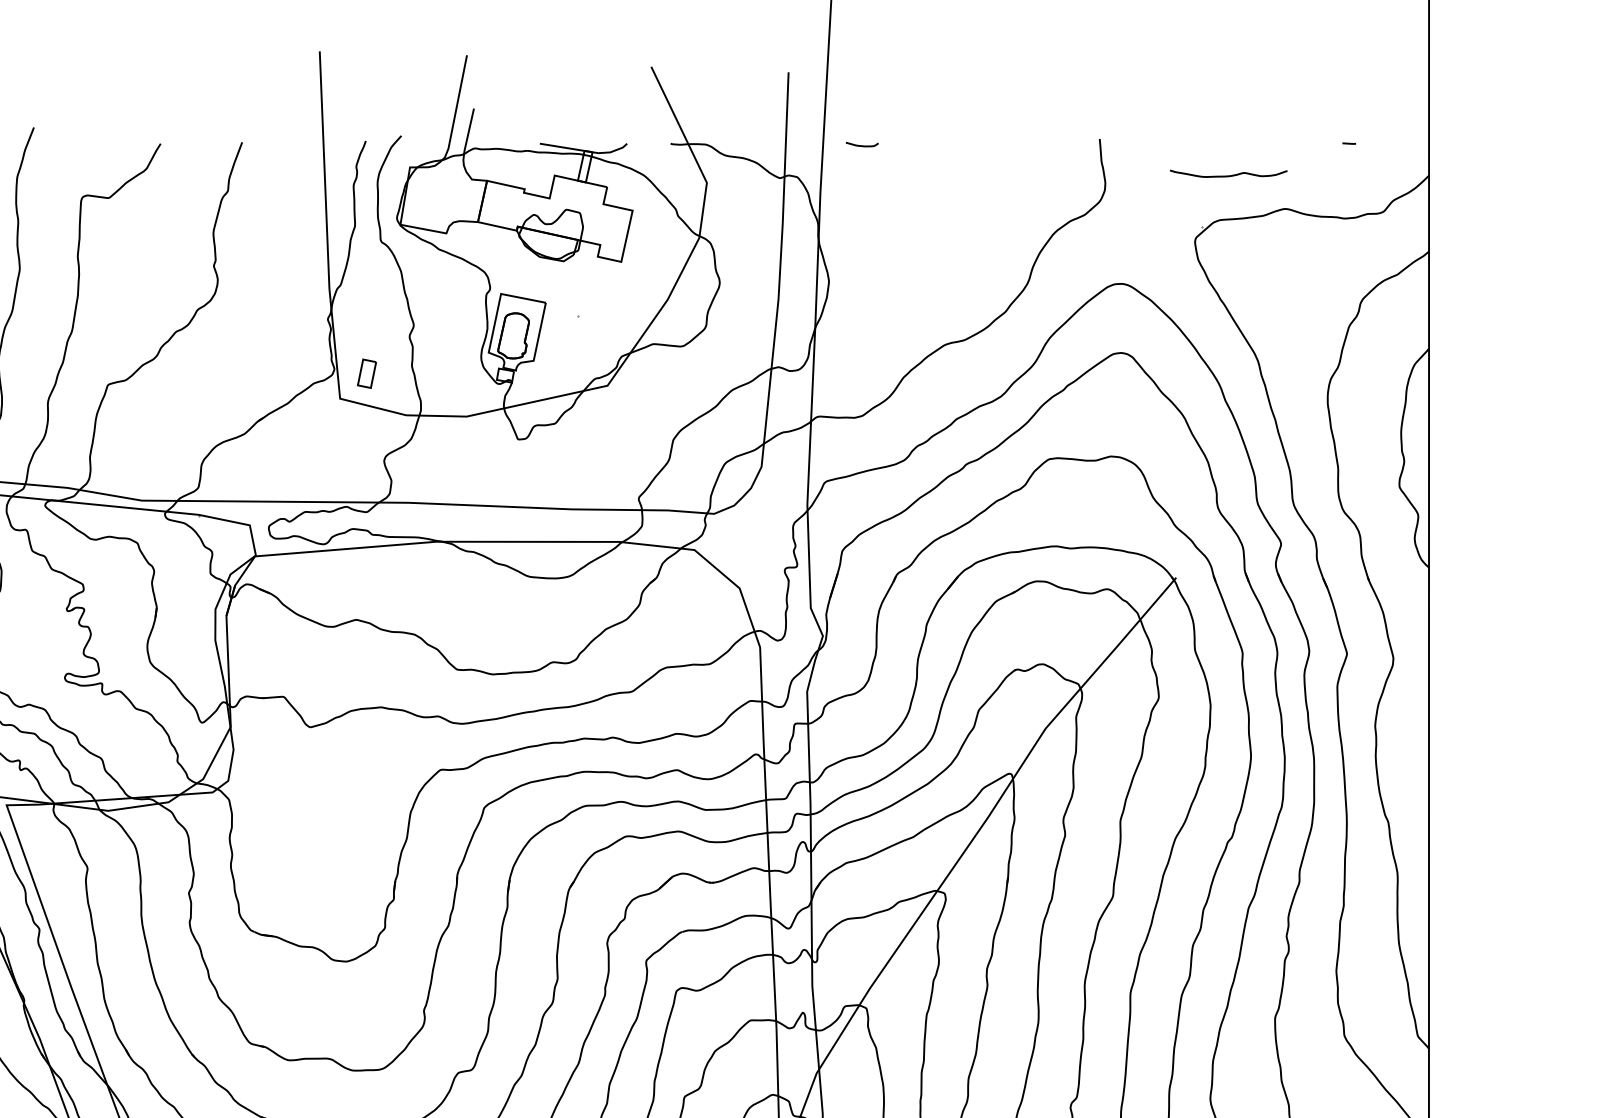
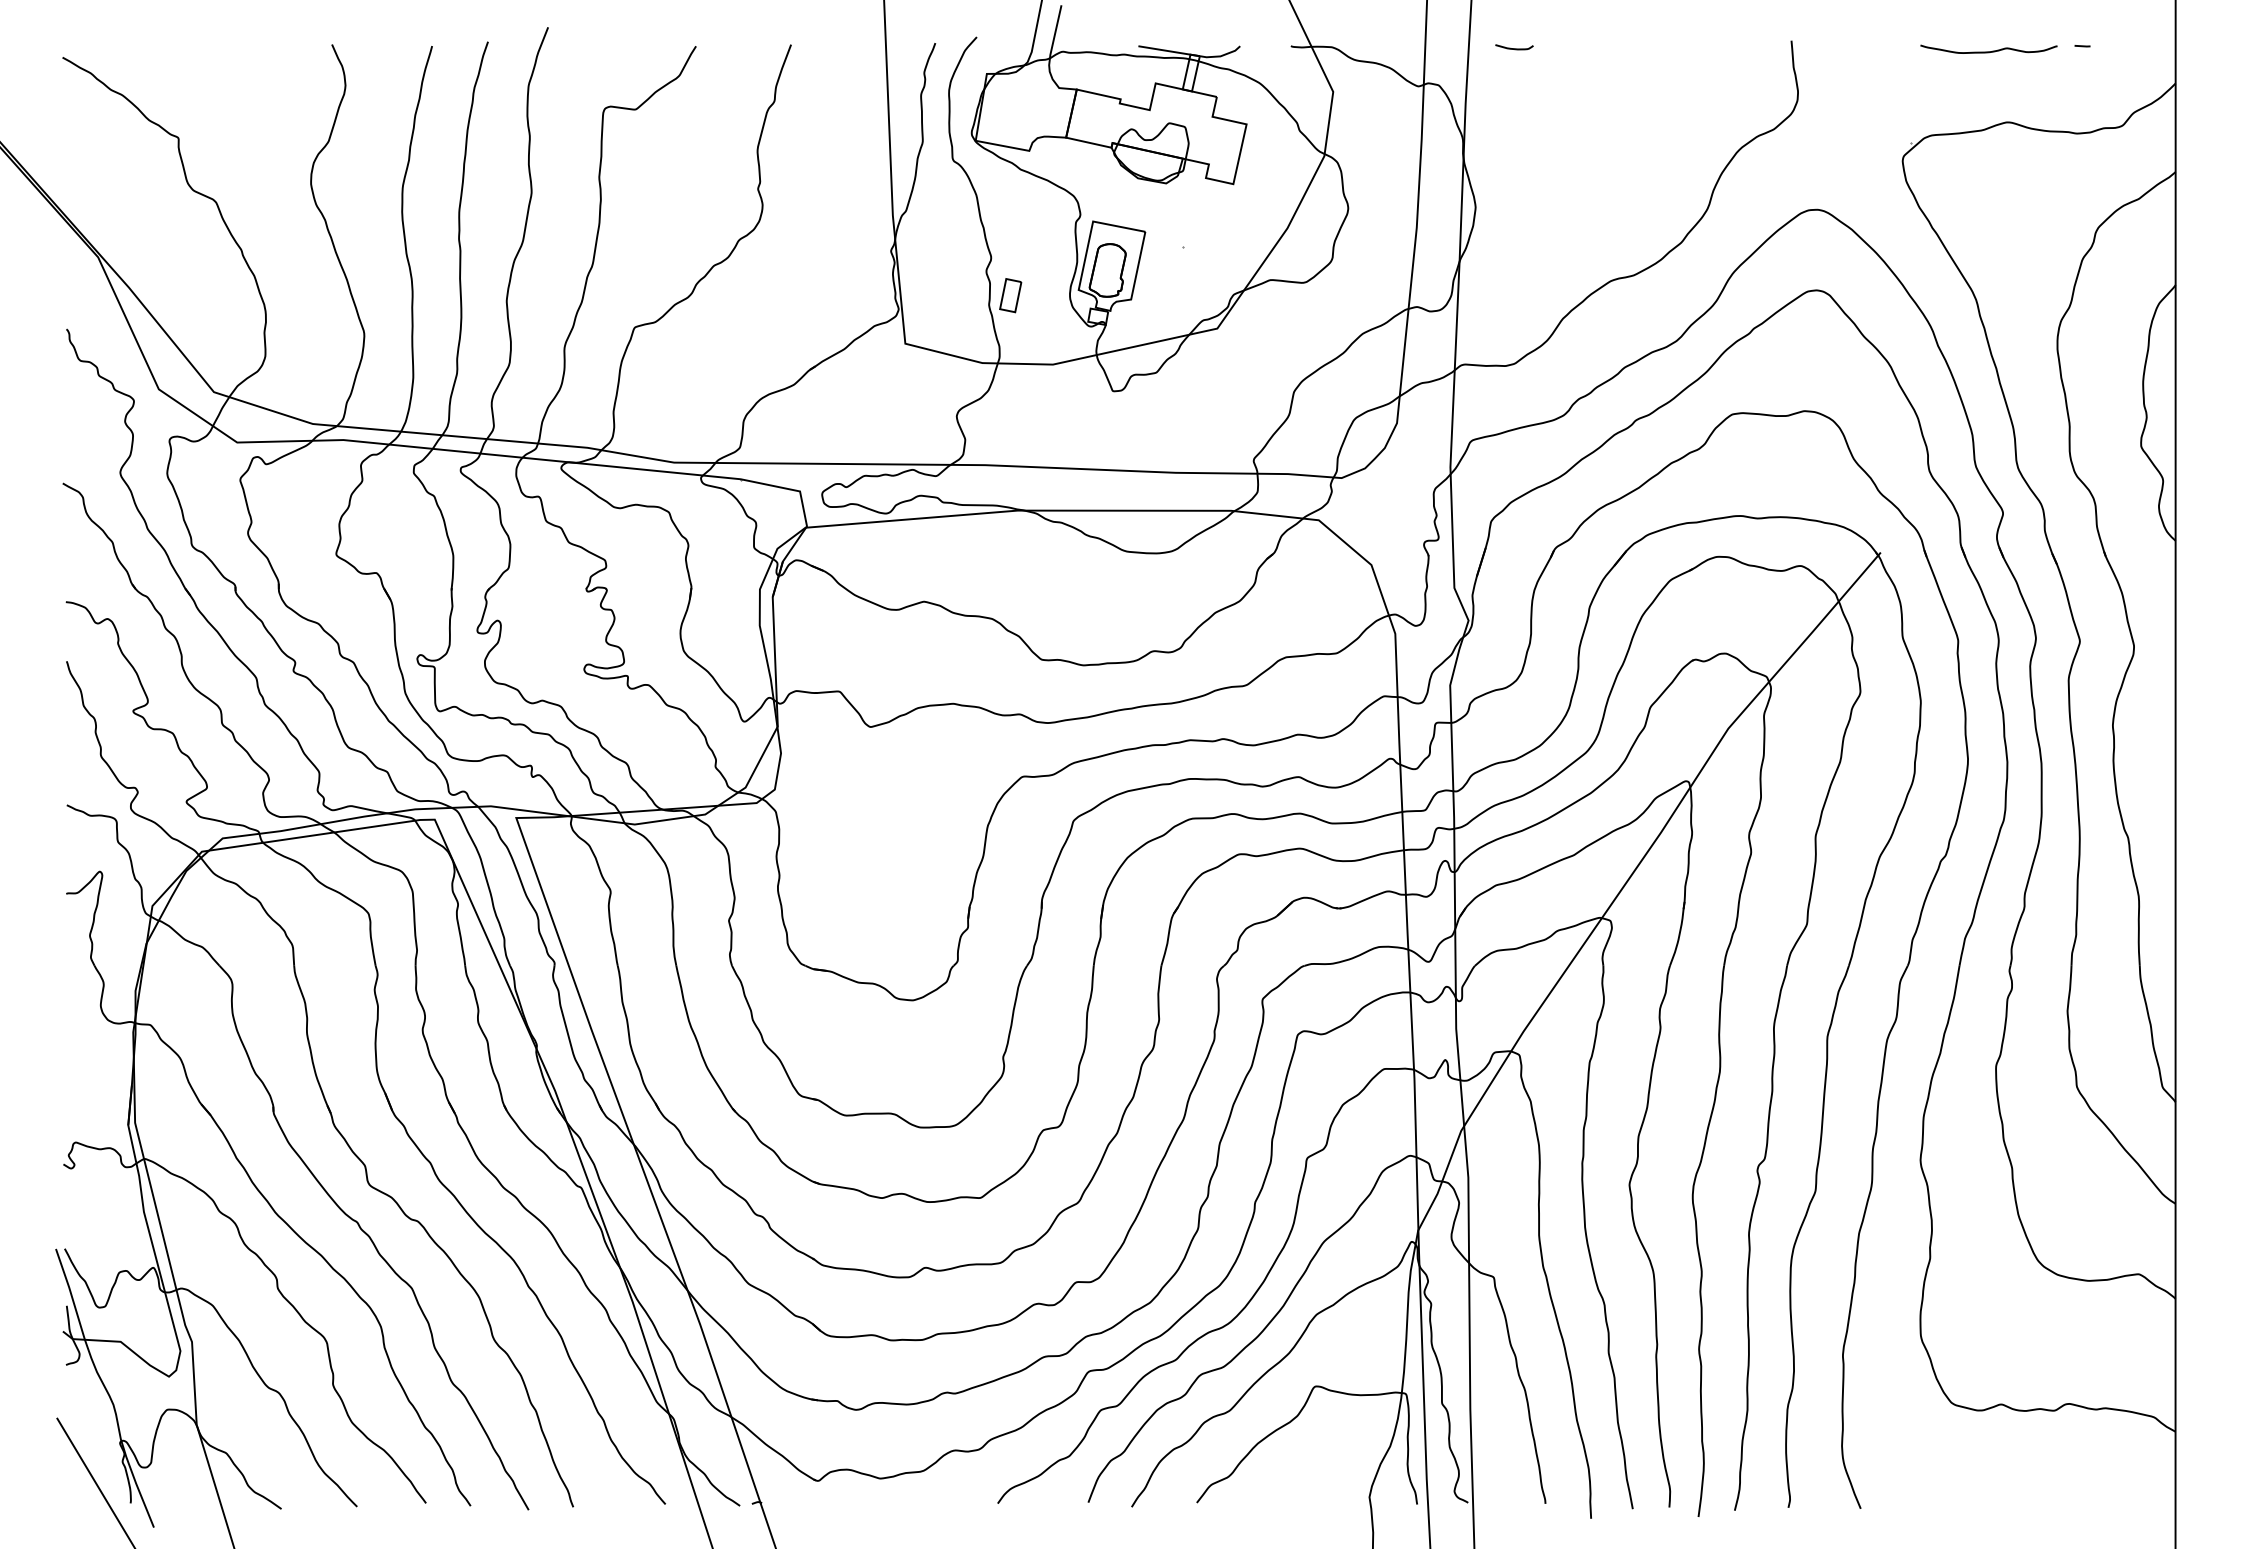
curve: (1228, 175) -> (1988, 51), moved
part: (366, 373) -> (1010, 295), moved

